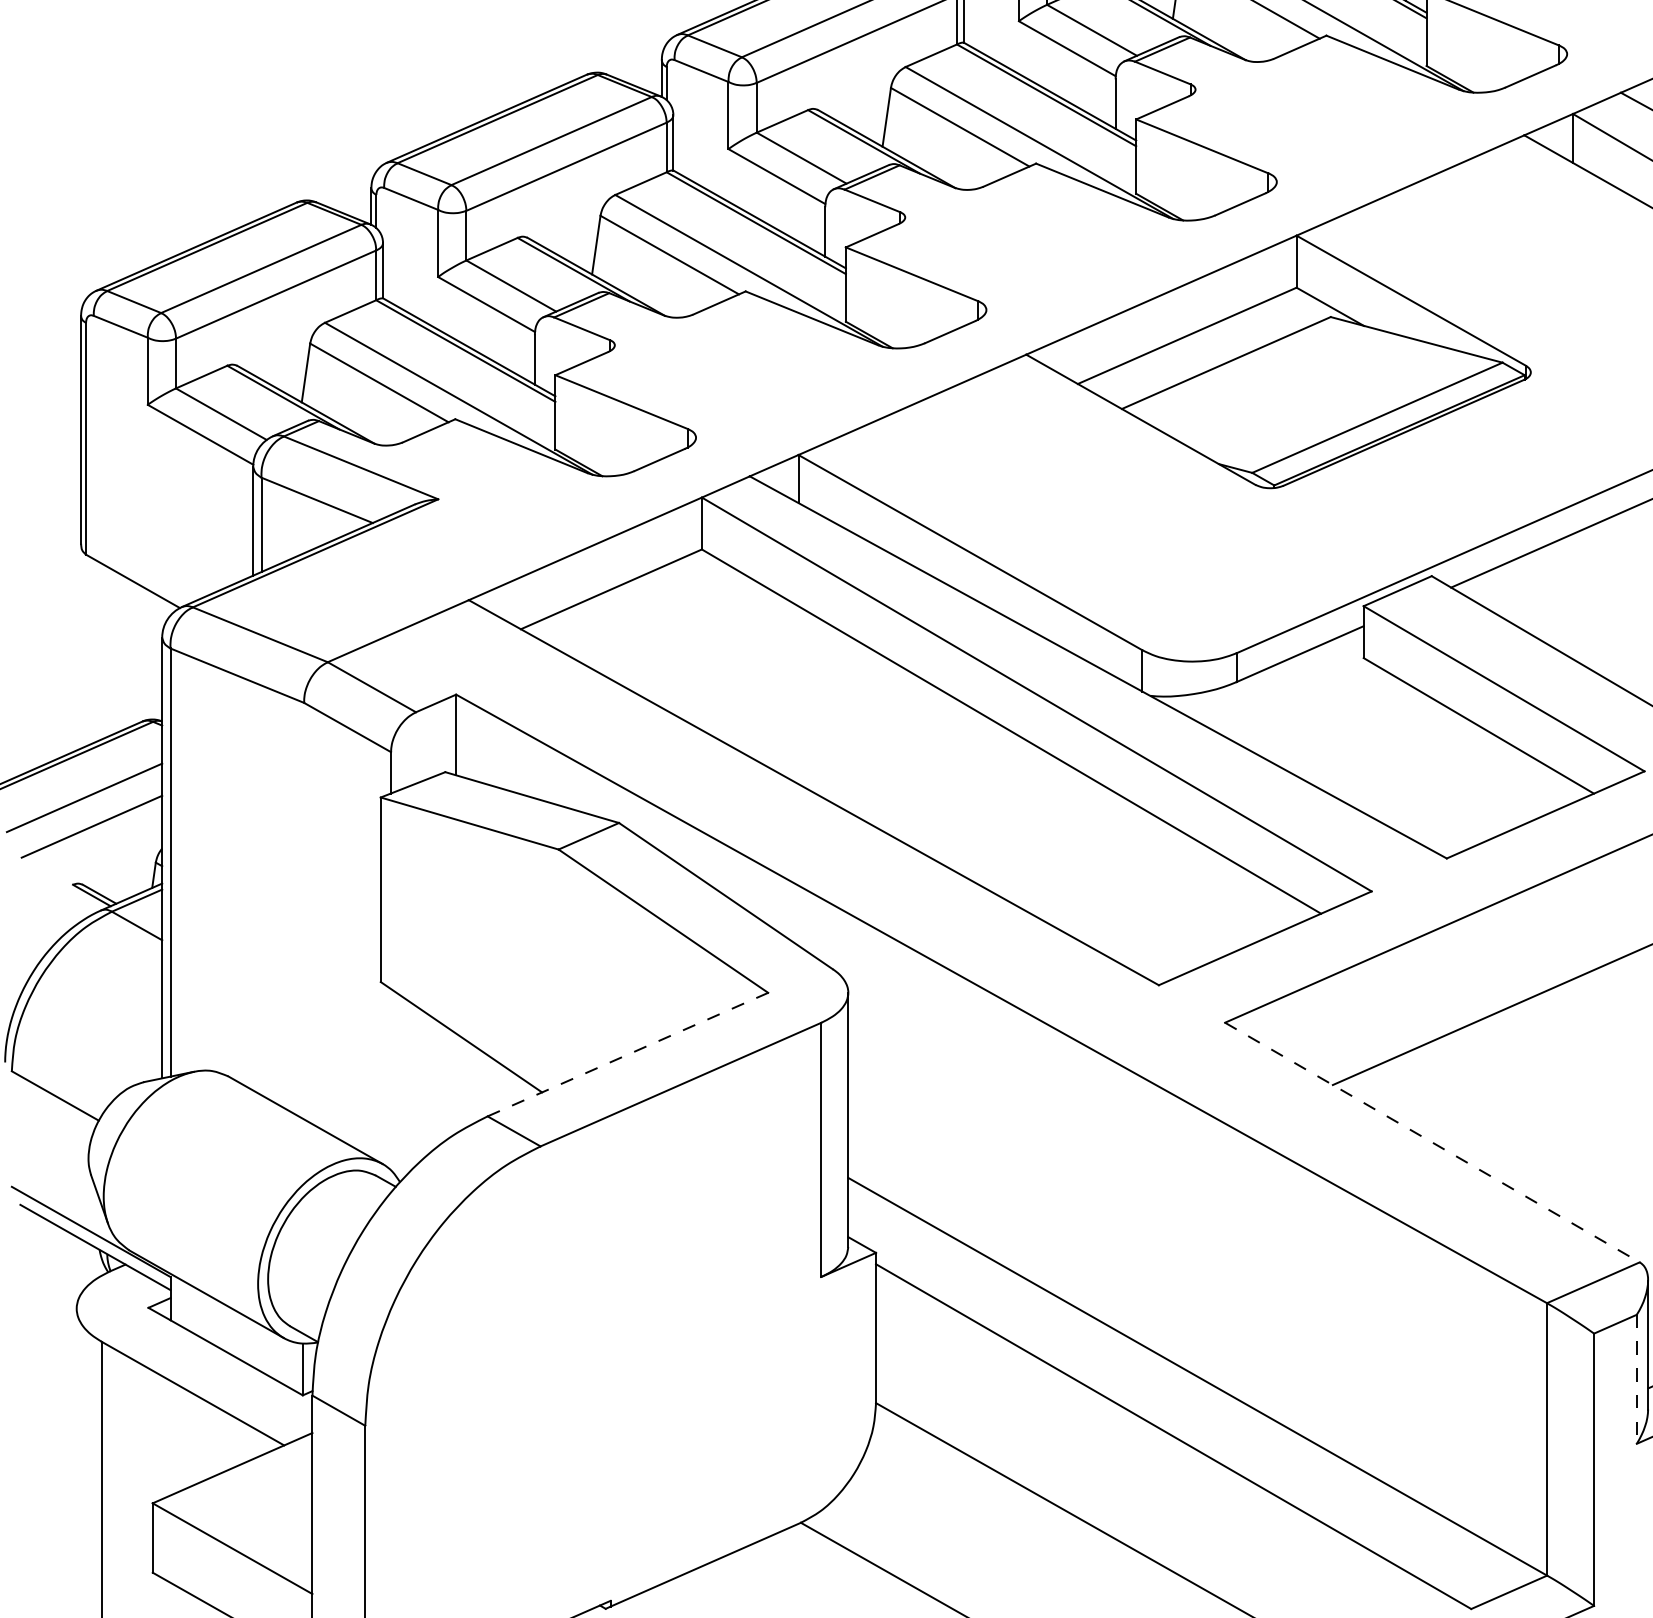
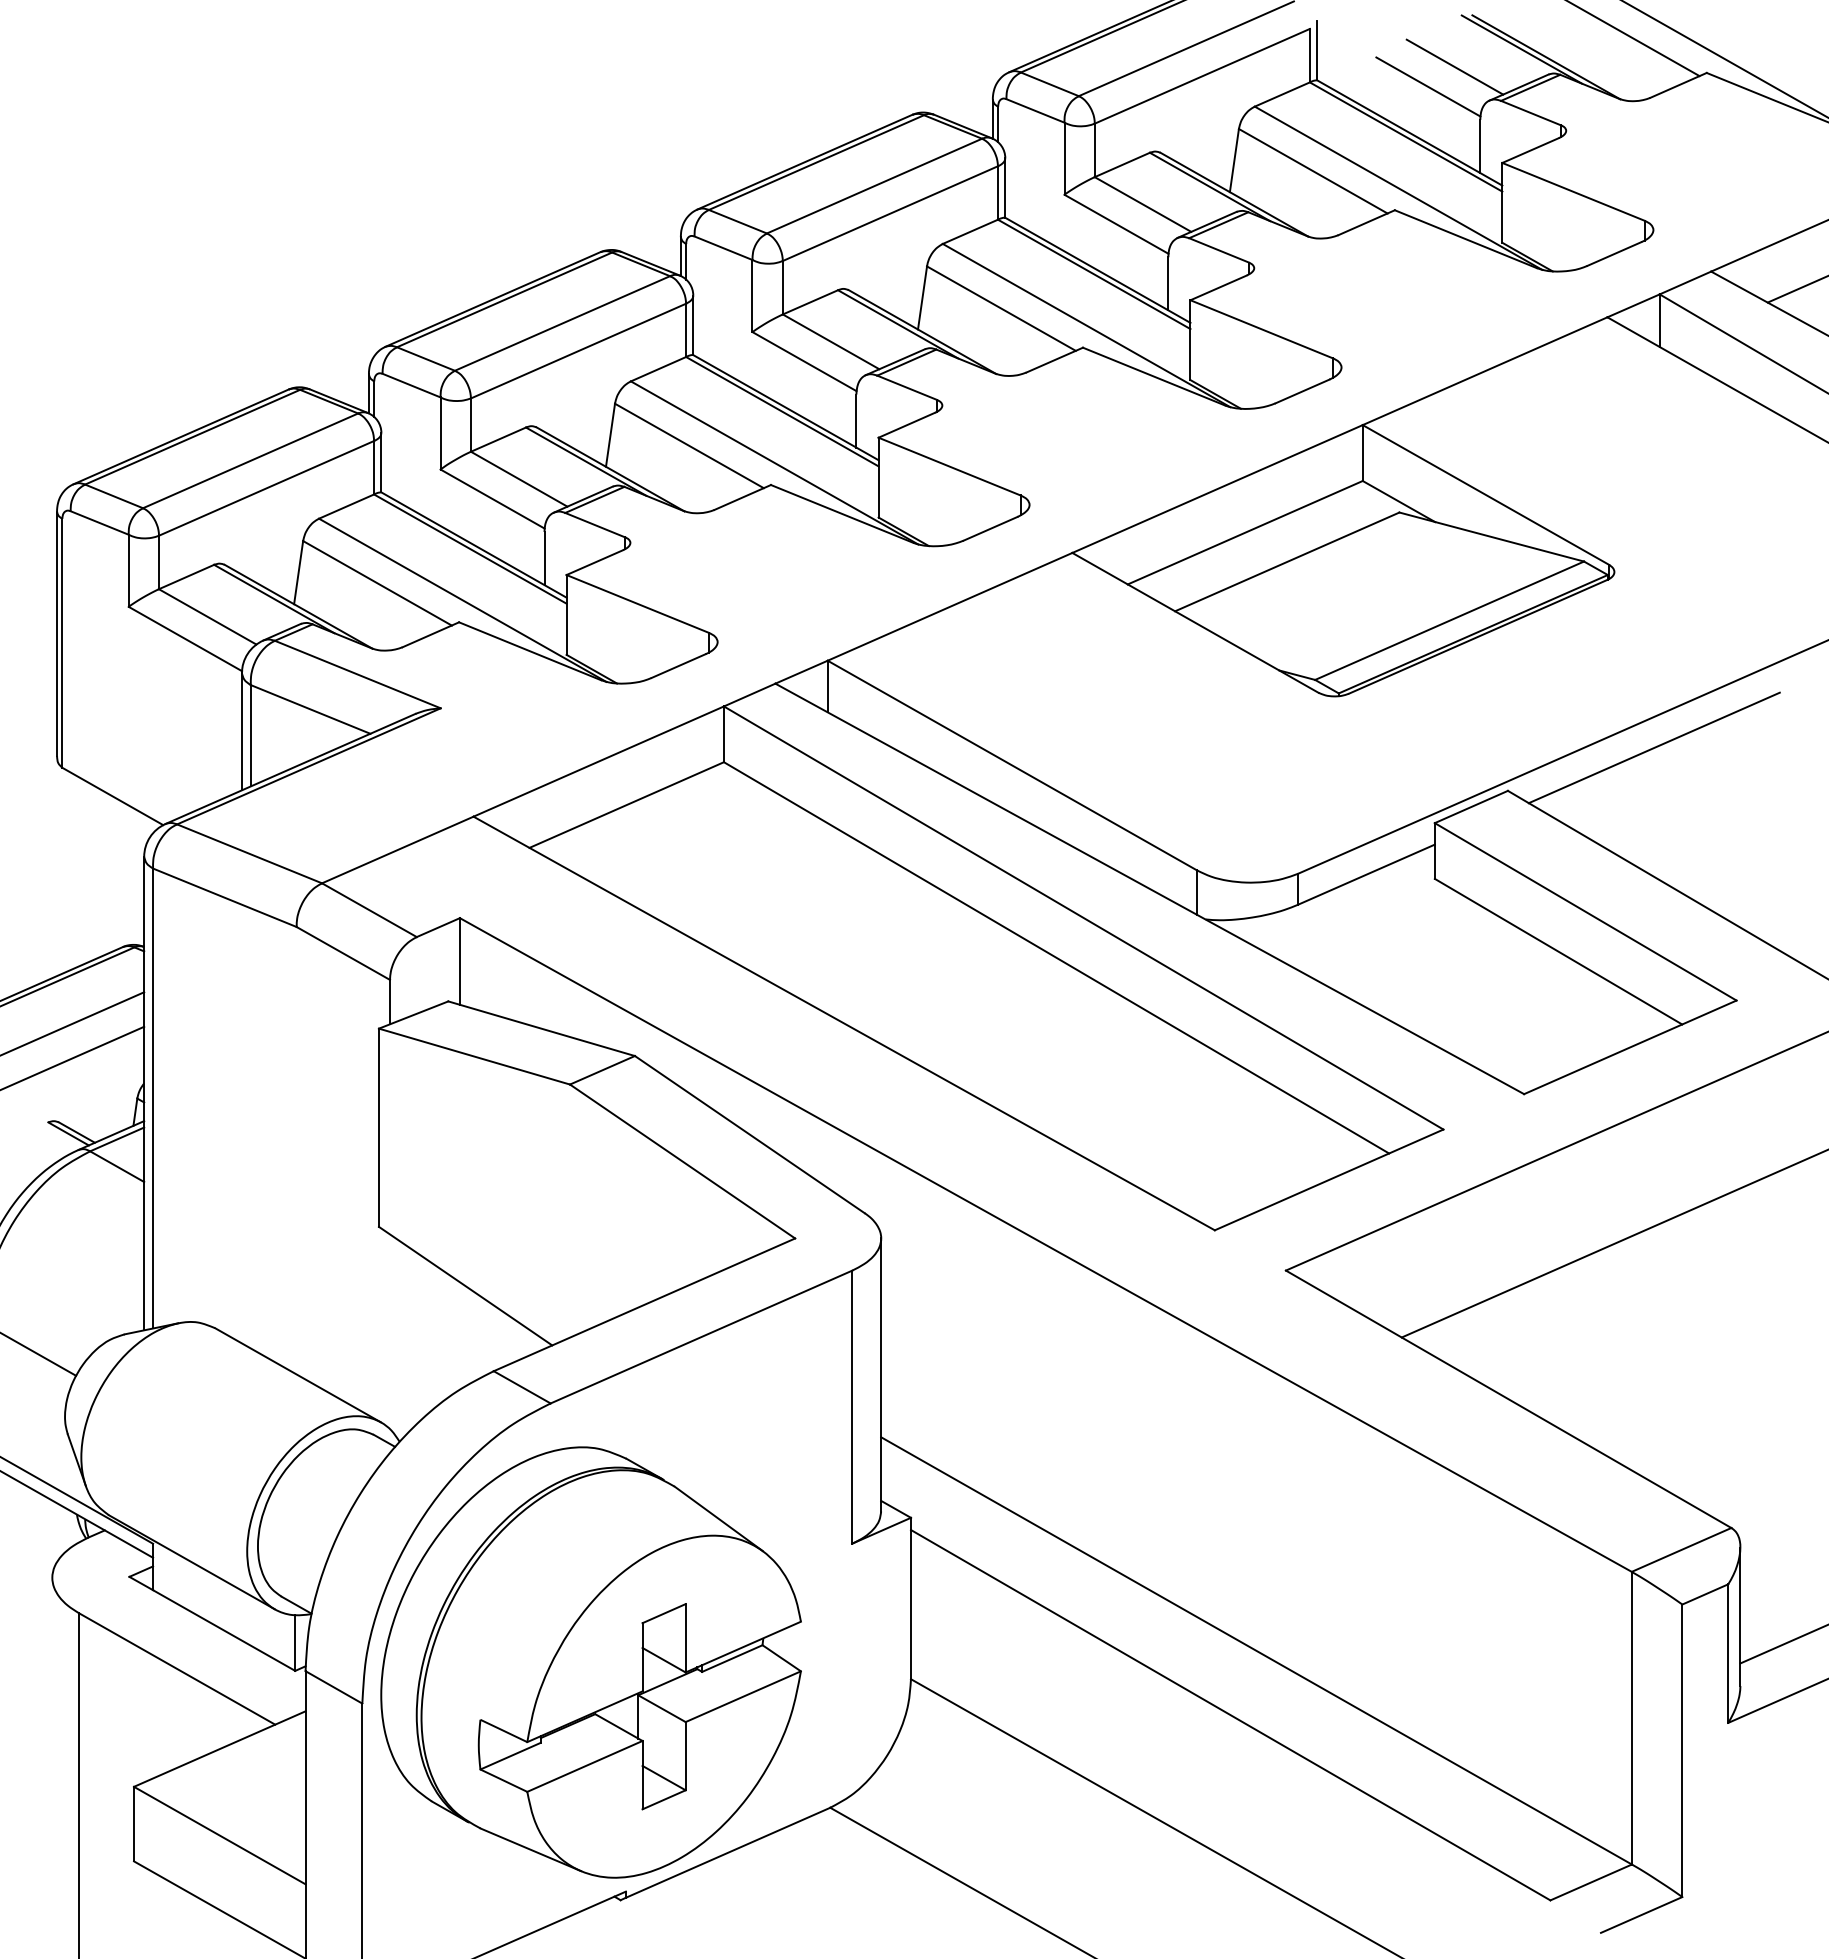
line: (627, 1054) -> (644, 1304), dashed -> solid
line: (1433, 1142) -> (1509, 1399), dashed -> solid
line: (1637, 1380) -> (1728, 1654), dashed -> solid
part: (577, 1387) -> (590, 1662), added

